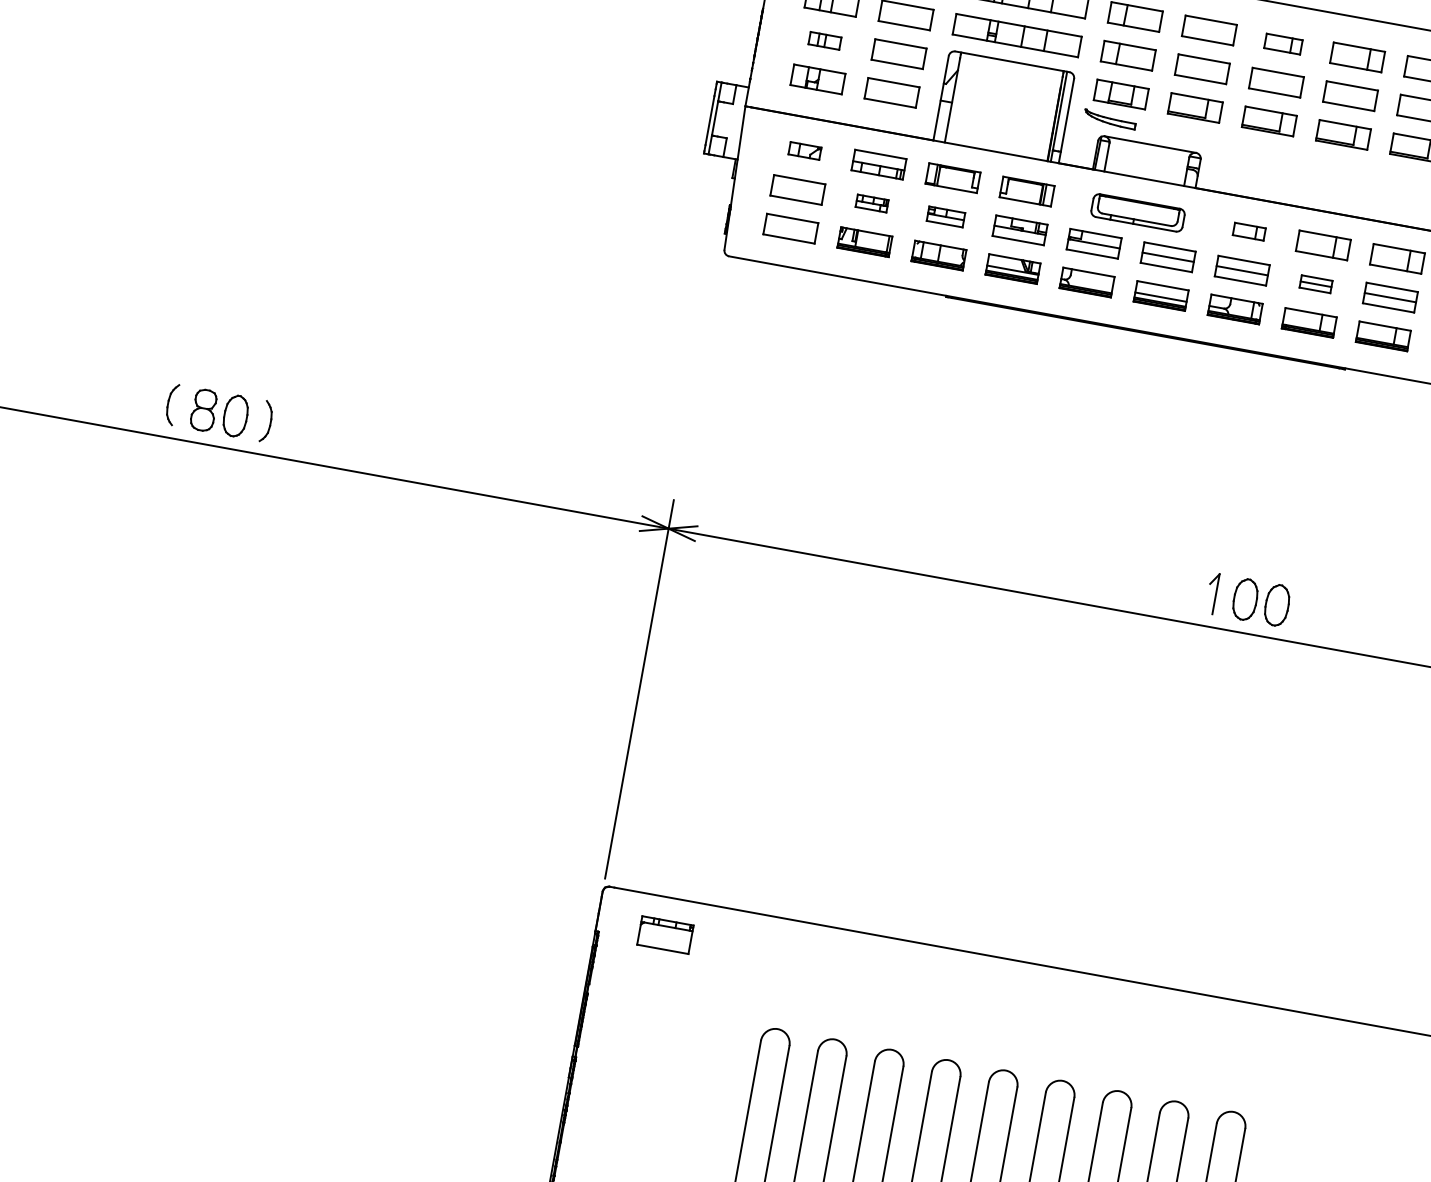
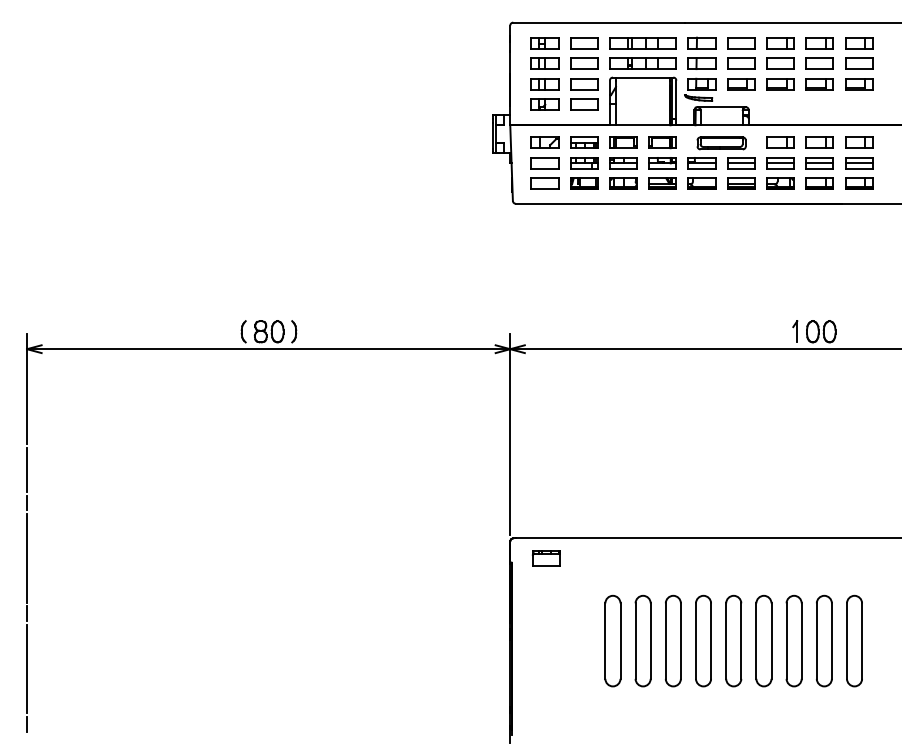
part: (823, 41) -> (544, 84), size x1.67
part: (1283, 44) -> (780, 43), size x1.43
part: (804, 150) -> (544, 142), size x1.67
part: (872, 203) -> (584, 163), size x1.67
part: (945, 217) -> (623, 163), size x1.43
part: (1249, 231) -> (780, 142), size x1.67
part: (1315, 284) -> (819, 163), size x1.67

